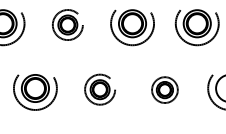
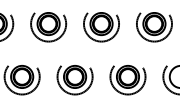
part: (67, 27) -> (48, 27), size x1.43
part: (99, 92) -> (74, 80), size x1.43
part: (164, 92) -> (127, 80), size x1.67

